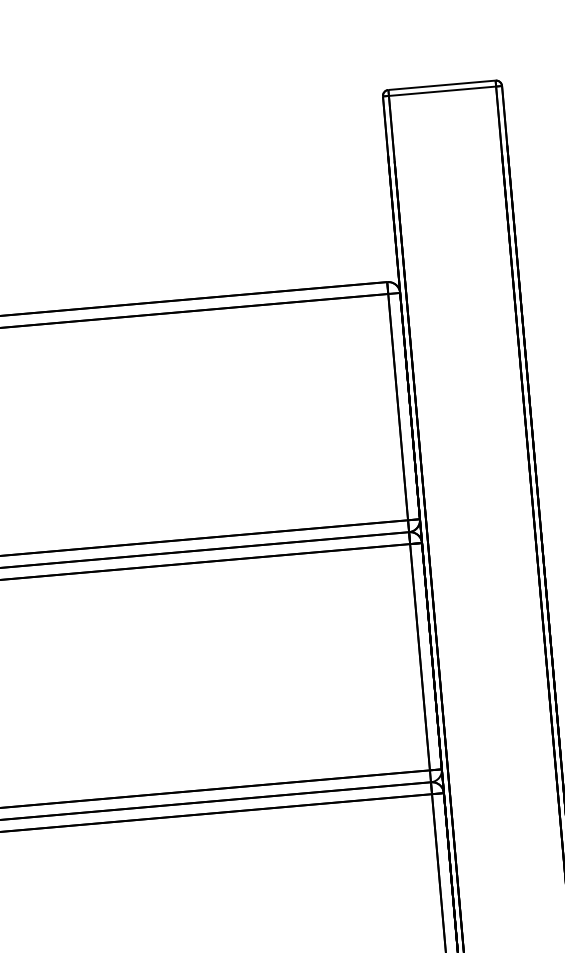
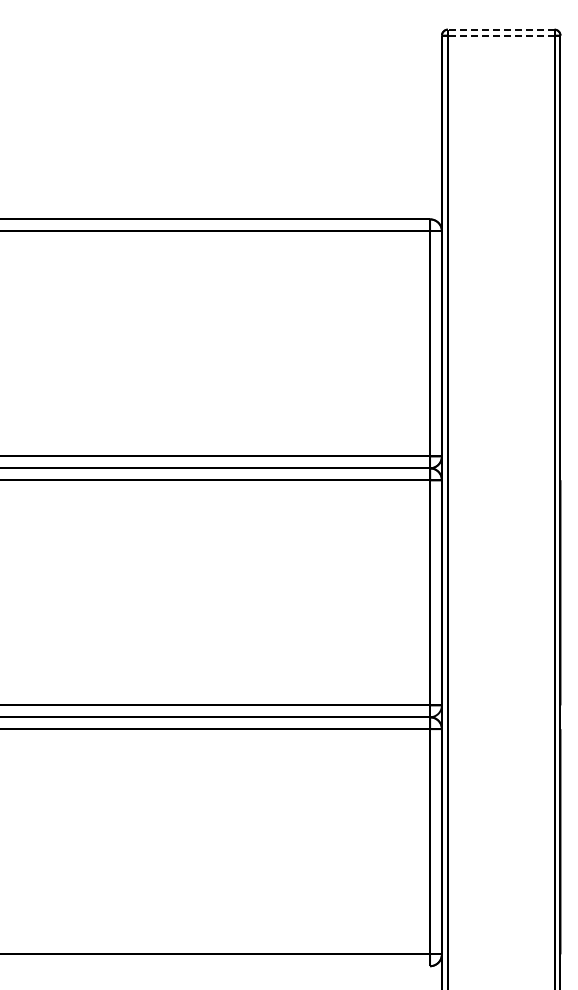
line: (441, 85) -> (500, 29), solid -> dashed
line: (441, 91) -> (500, 35), solid -> dashed

